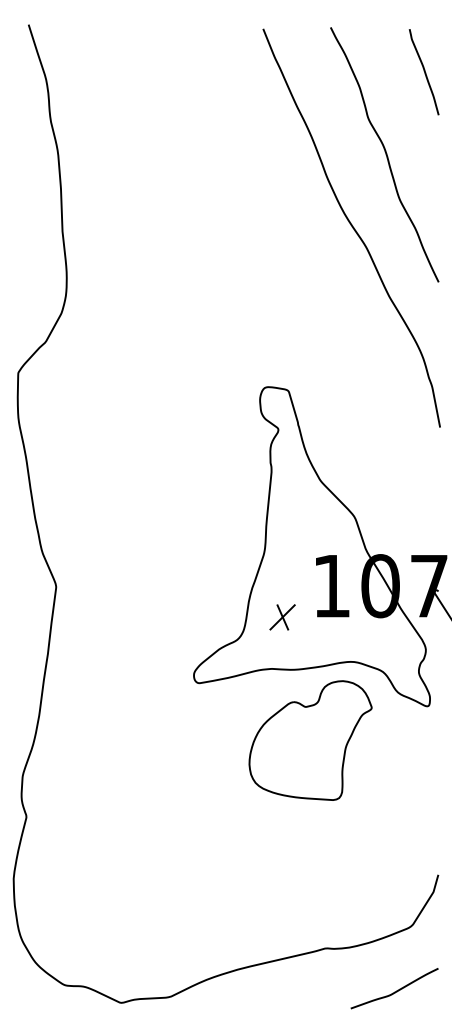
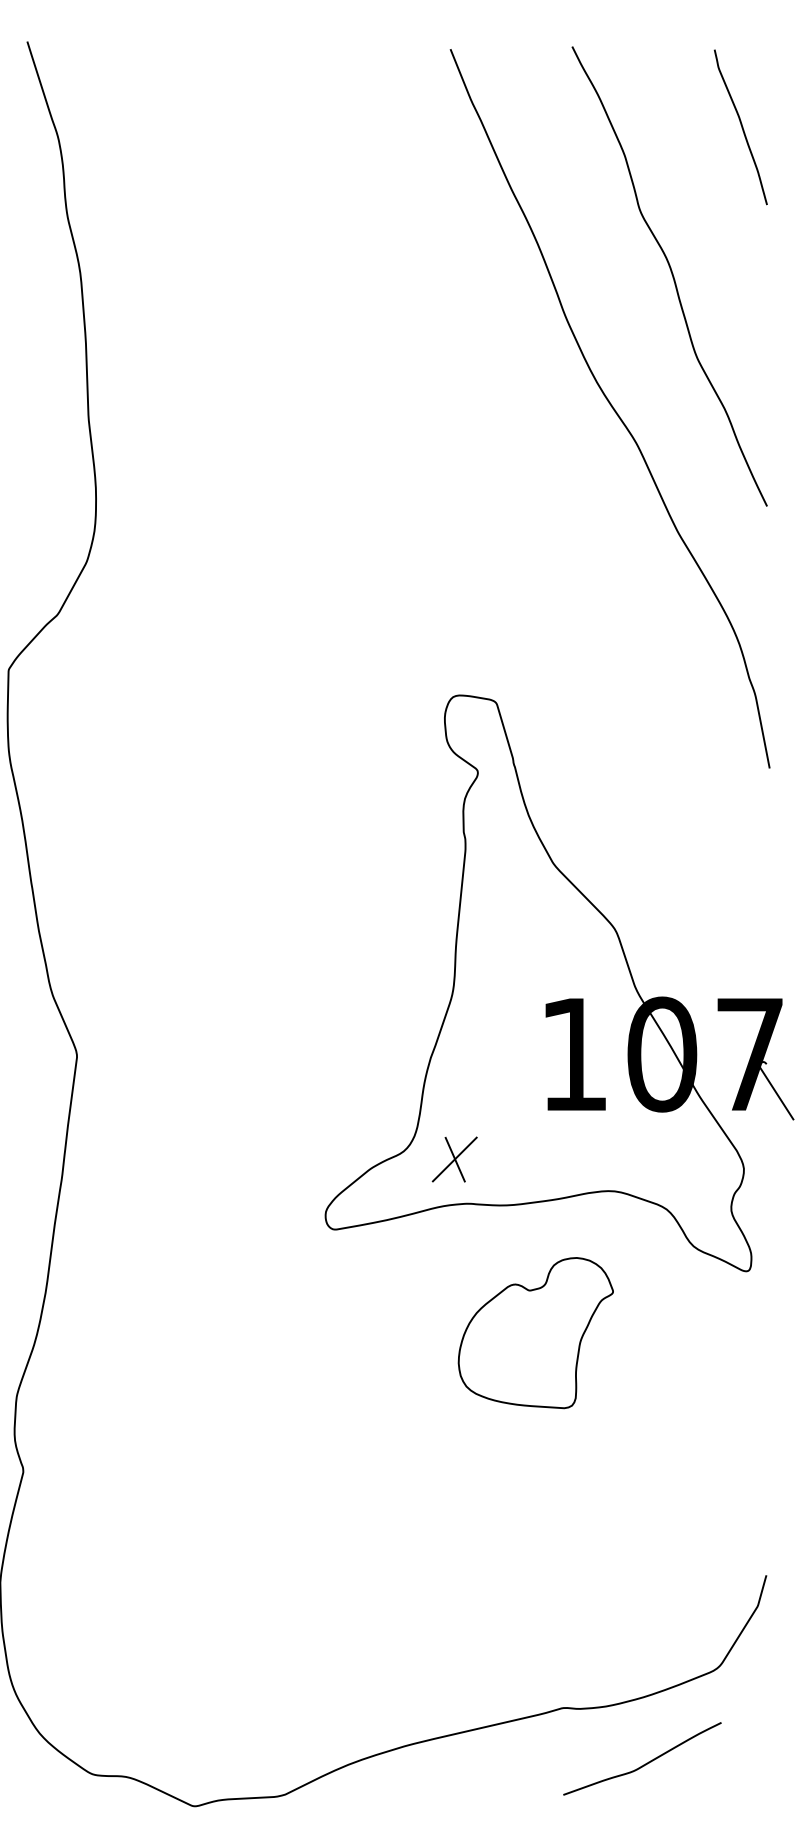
part: (282, 617) -> (454, 1159), moved
part: (310, 740) -> (535, 1332), size x0.7
curve: (396, 990) -> (645, 1762), moved

